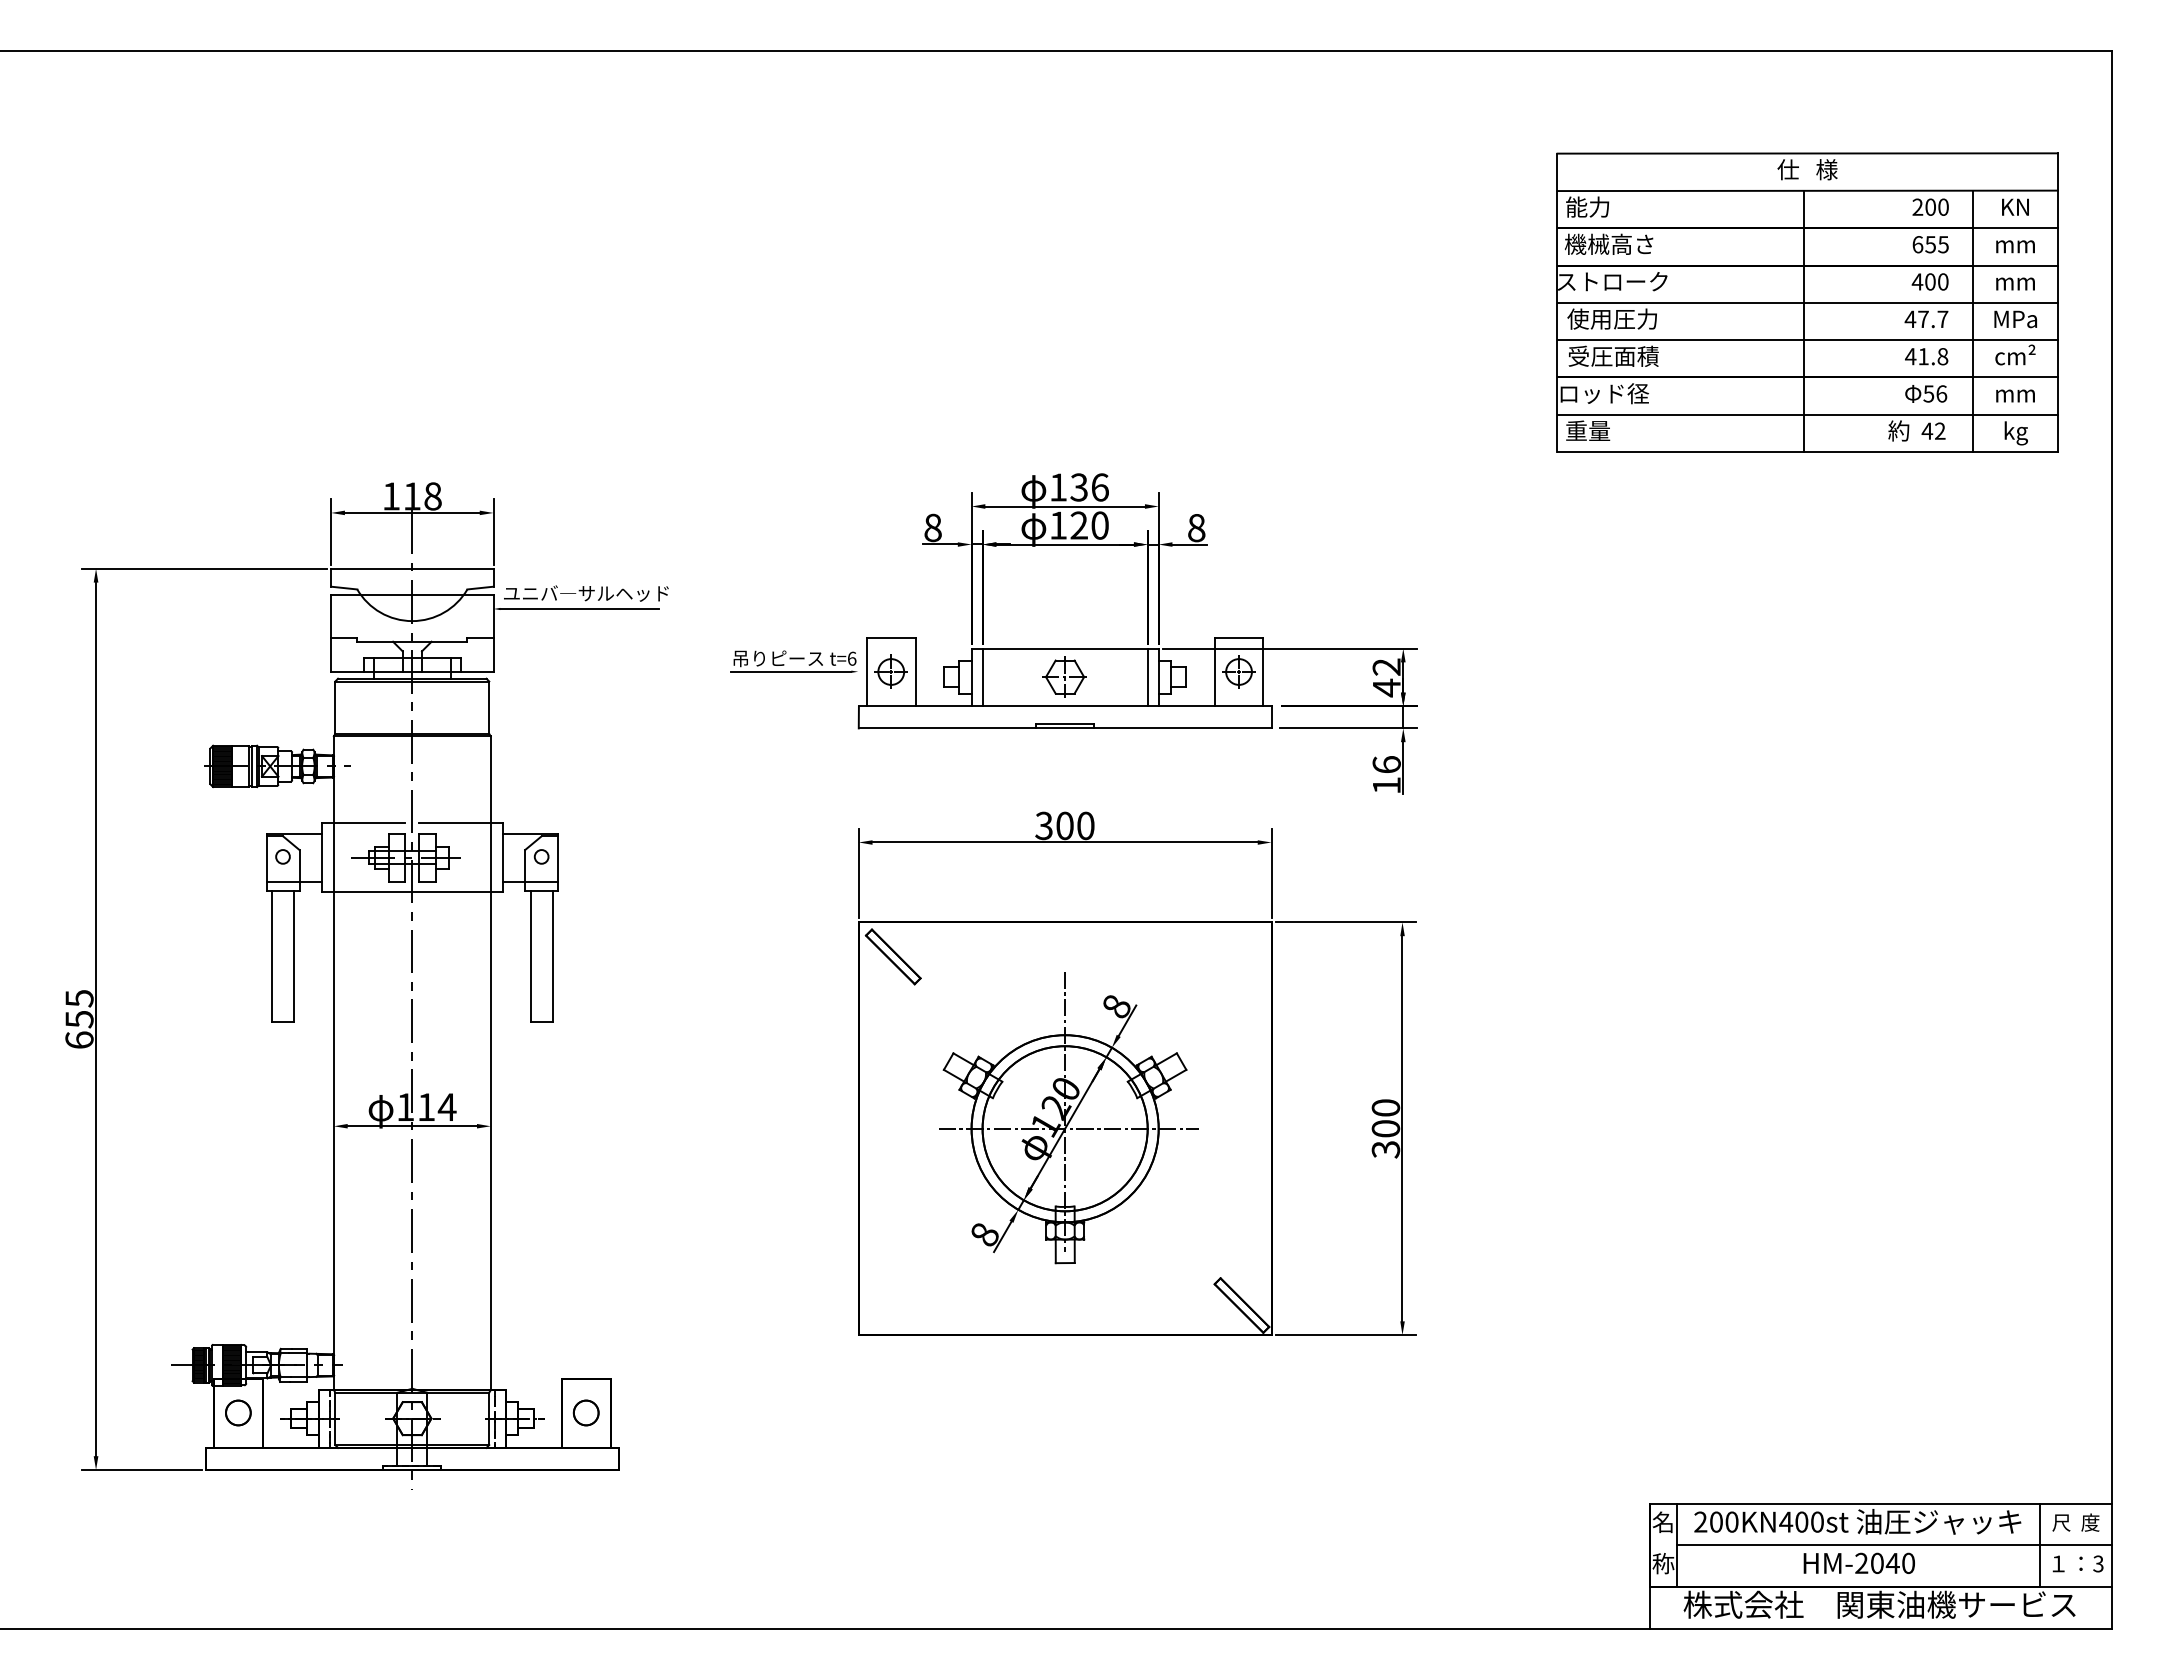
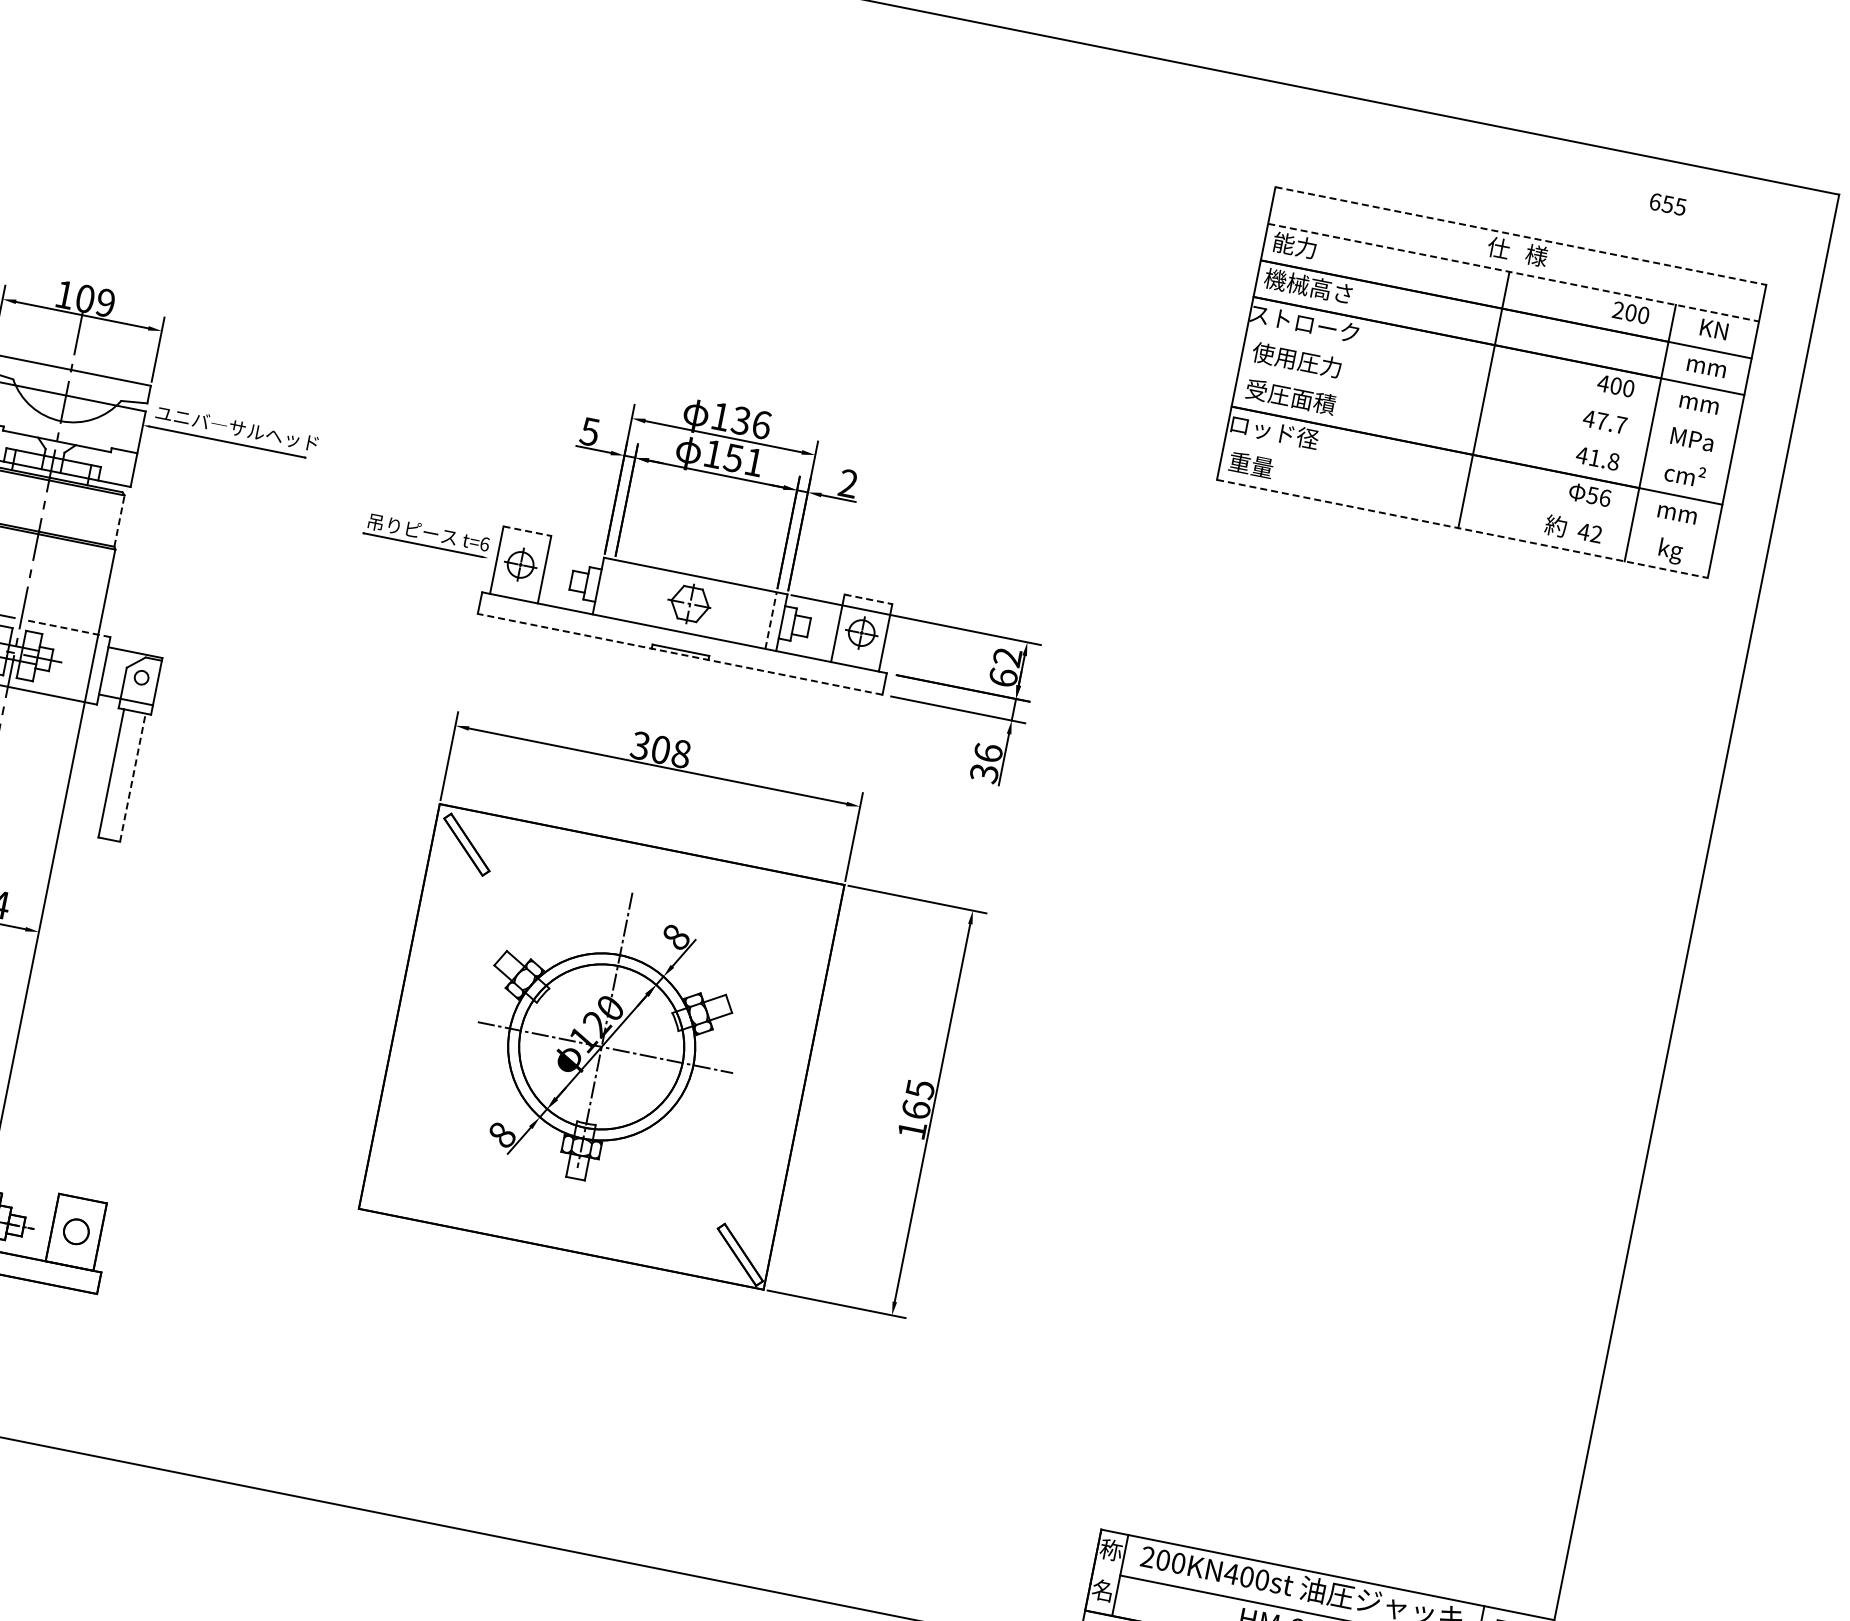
line: (1808, 153) -> (1521, 236), solid -> dashed
line: (1808, 190) -> (1514, 272), solid -> dashed
text: (1930, 244) -> (1667, 204), moved
line: (1807, 302) -> (1491, 382), removed
line: (1807, 340) -> (1484, 419), removed
line: (1807, 414) -> (1469, 491), removed
line: (1808, 452) -> (1463, 529), solid -> dashed
text: (422, 496) -> (95, 300), 118 -> 109
text: (1089, 525) -> (743, 460), 120 -> 151
text: (932, 527) -> (589, 431), 8 -> 5
text: (1196, 527) -> (848, 483), 8 -> 2
line: (891, 637) -> (527, 531), solid -> dashed
line: (1239, 637) -> (868, 599), solid -> dashed
line: (982, 677) -> (609, 588), removed
line: (1147, 677) -> (770, 620), solid -> dashed
text: (1386, 687) -> (1003, 677), 42 -> 62
line: (489, 707) -> (119, 521), solid -> dashed
line: (1064, 728) -> (679, 654), solid -> dashed
text: (1386, 785) -> (984, 773), 16 -> 36
line: (461, 823) -> (69, 629), solid -> dashed
text: (1085, 825) -> (681, 753), 300 -> 308
line: (552, 956) -> (132, 777), solid -> dashed
text: (1385, 1128) -> (915, 1109), 300 -> 165
text: (1663, 1522) -> (1111, 1550), 名 -> 称
text: (1663, 1563) -> (1103, 1590), 称 -> 名

